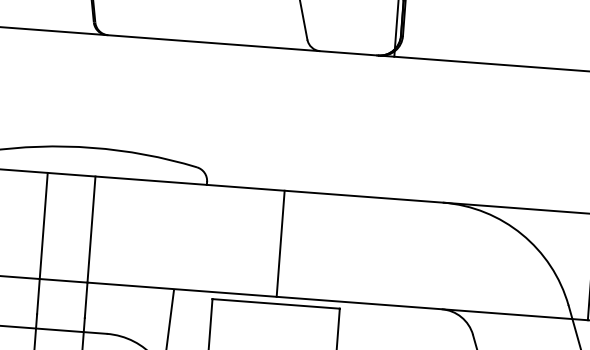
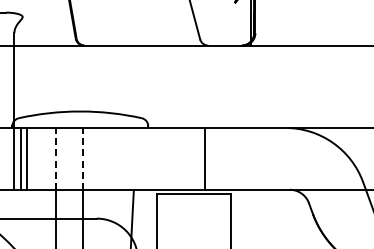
line: (43, 225) -> (55, 158), solid -> dashed
line: (91, 228) -> (83, 158), solid -> dashed
line: (280, 243) -> (204, 158), moved

